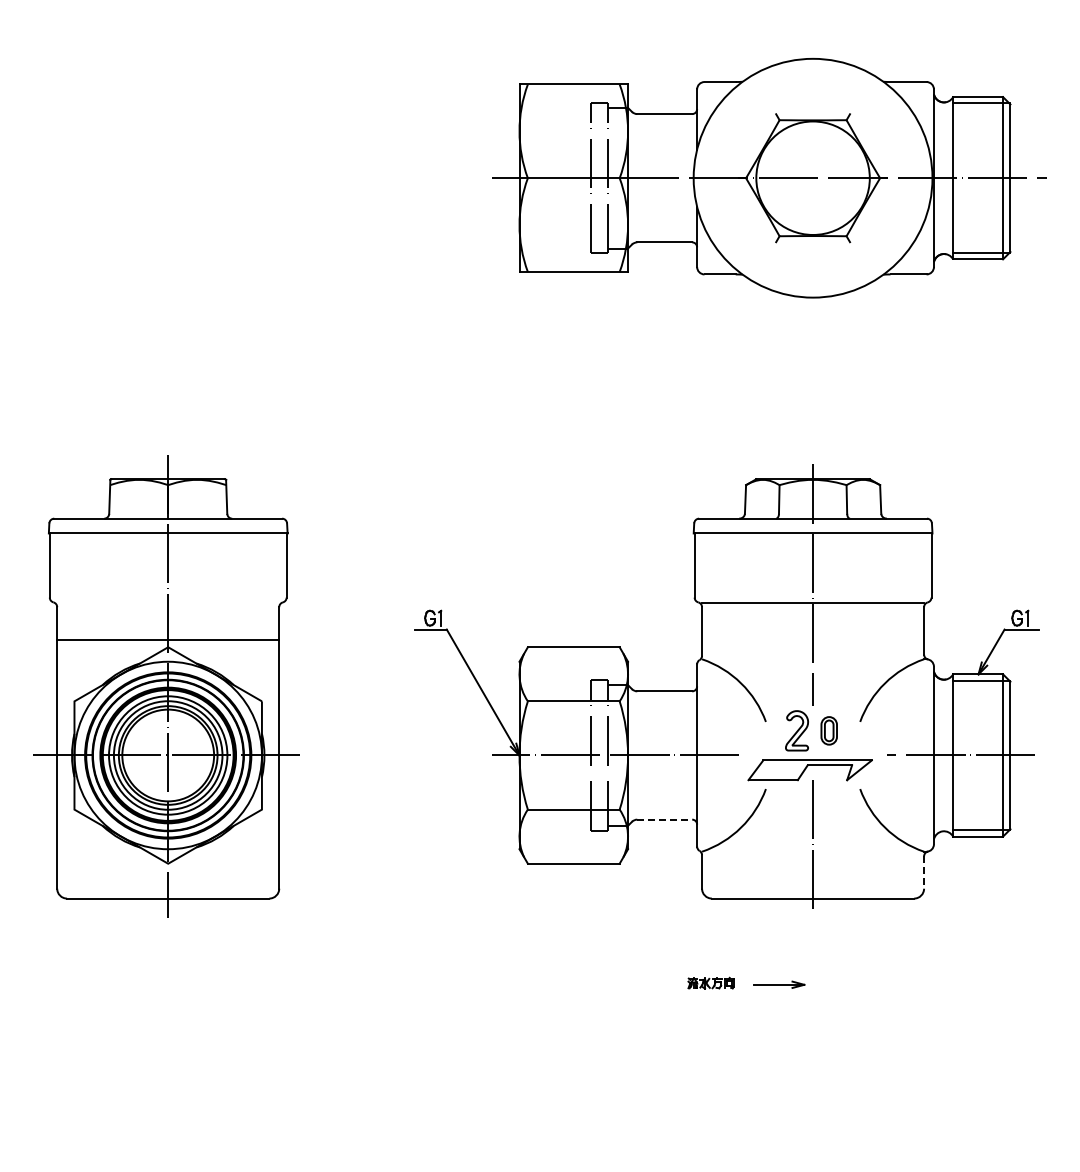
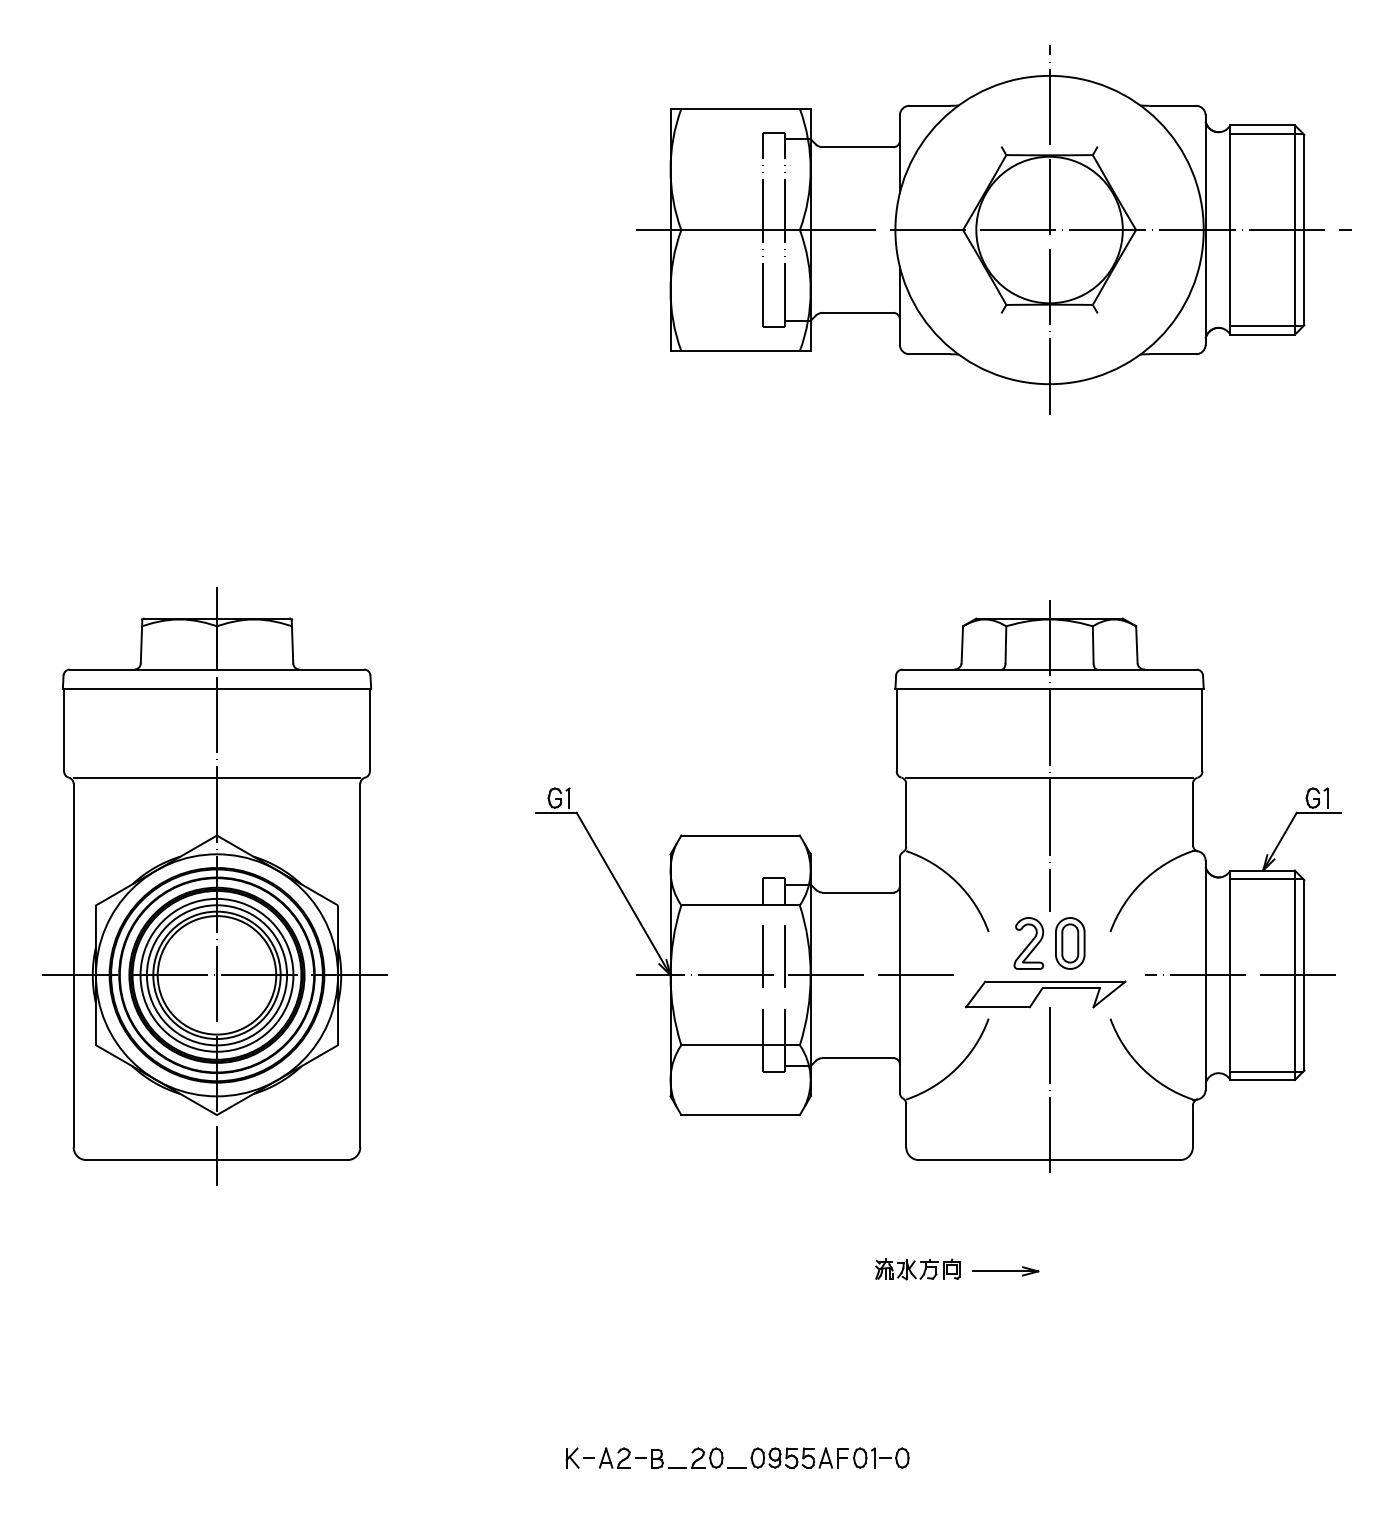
line: (813, 178) -> (1050, 230), added
line: (168, 639) -> (217, 777), moved
part: (829, 730) -> (1070, 943), size x1.43
line: (665, 819) -> (859, 1057), dashed -> solid
line: (924, 873) -> (1193, 1127), dashed -> solid
part: (710, 982) -> (917, 1268), size x1.43
part: (571, 1136) -> (737, 1467), added

